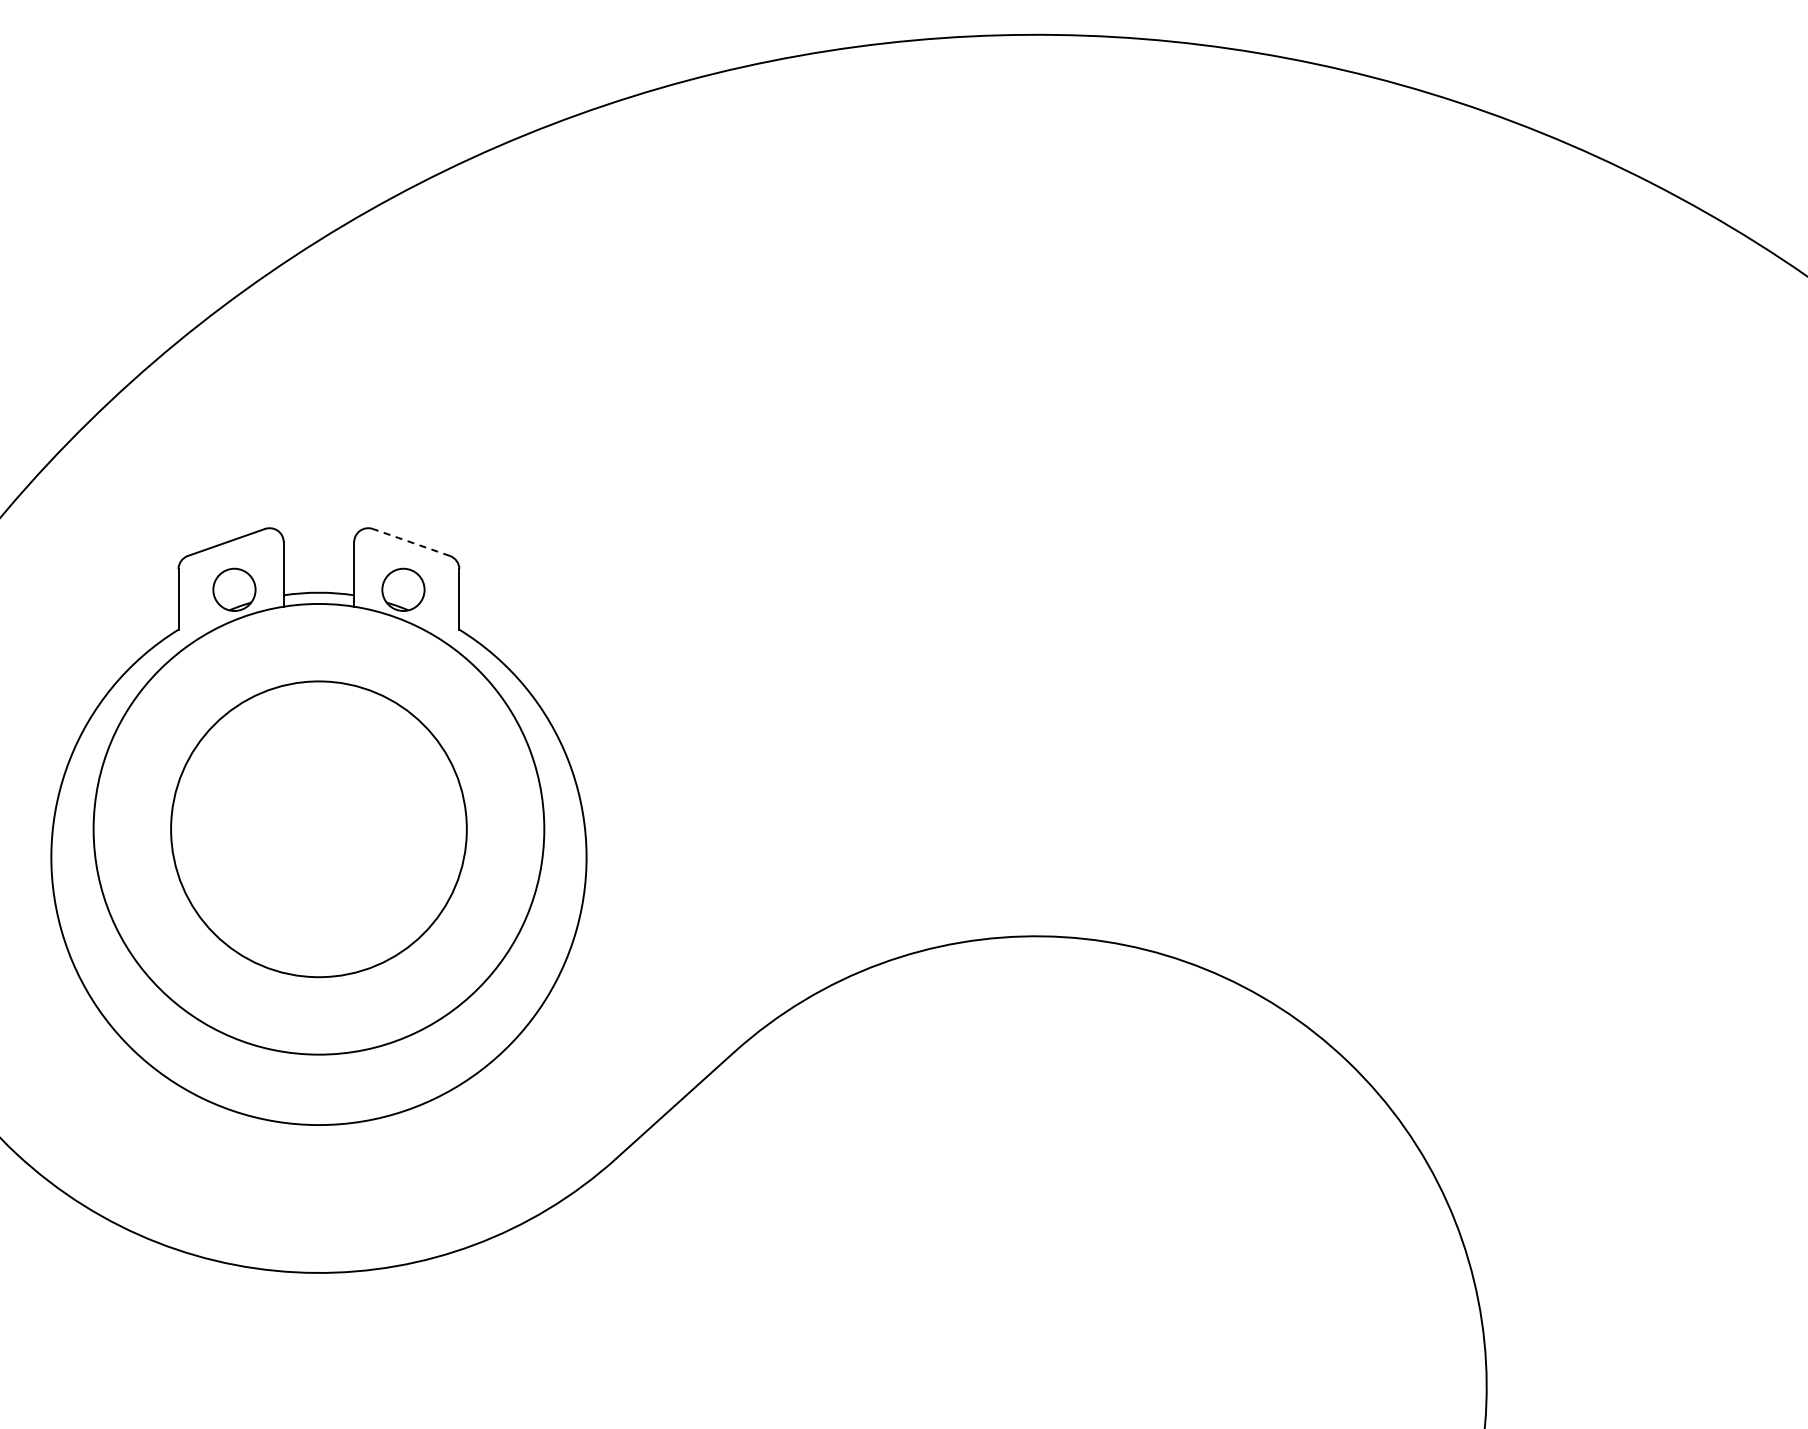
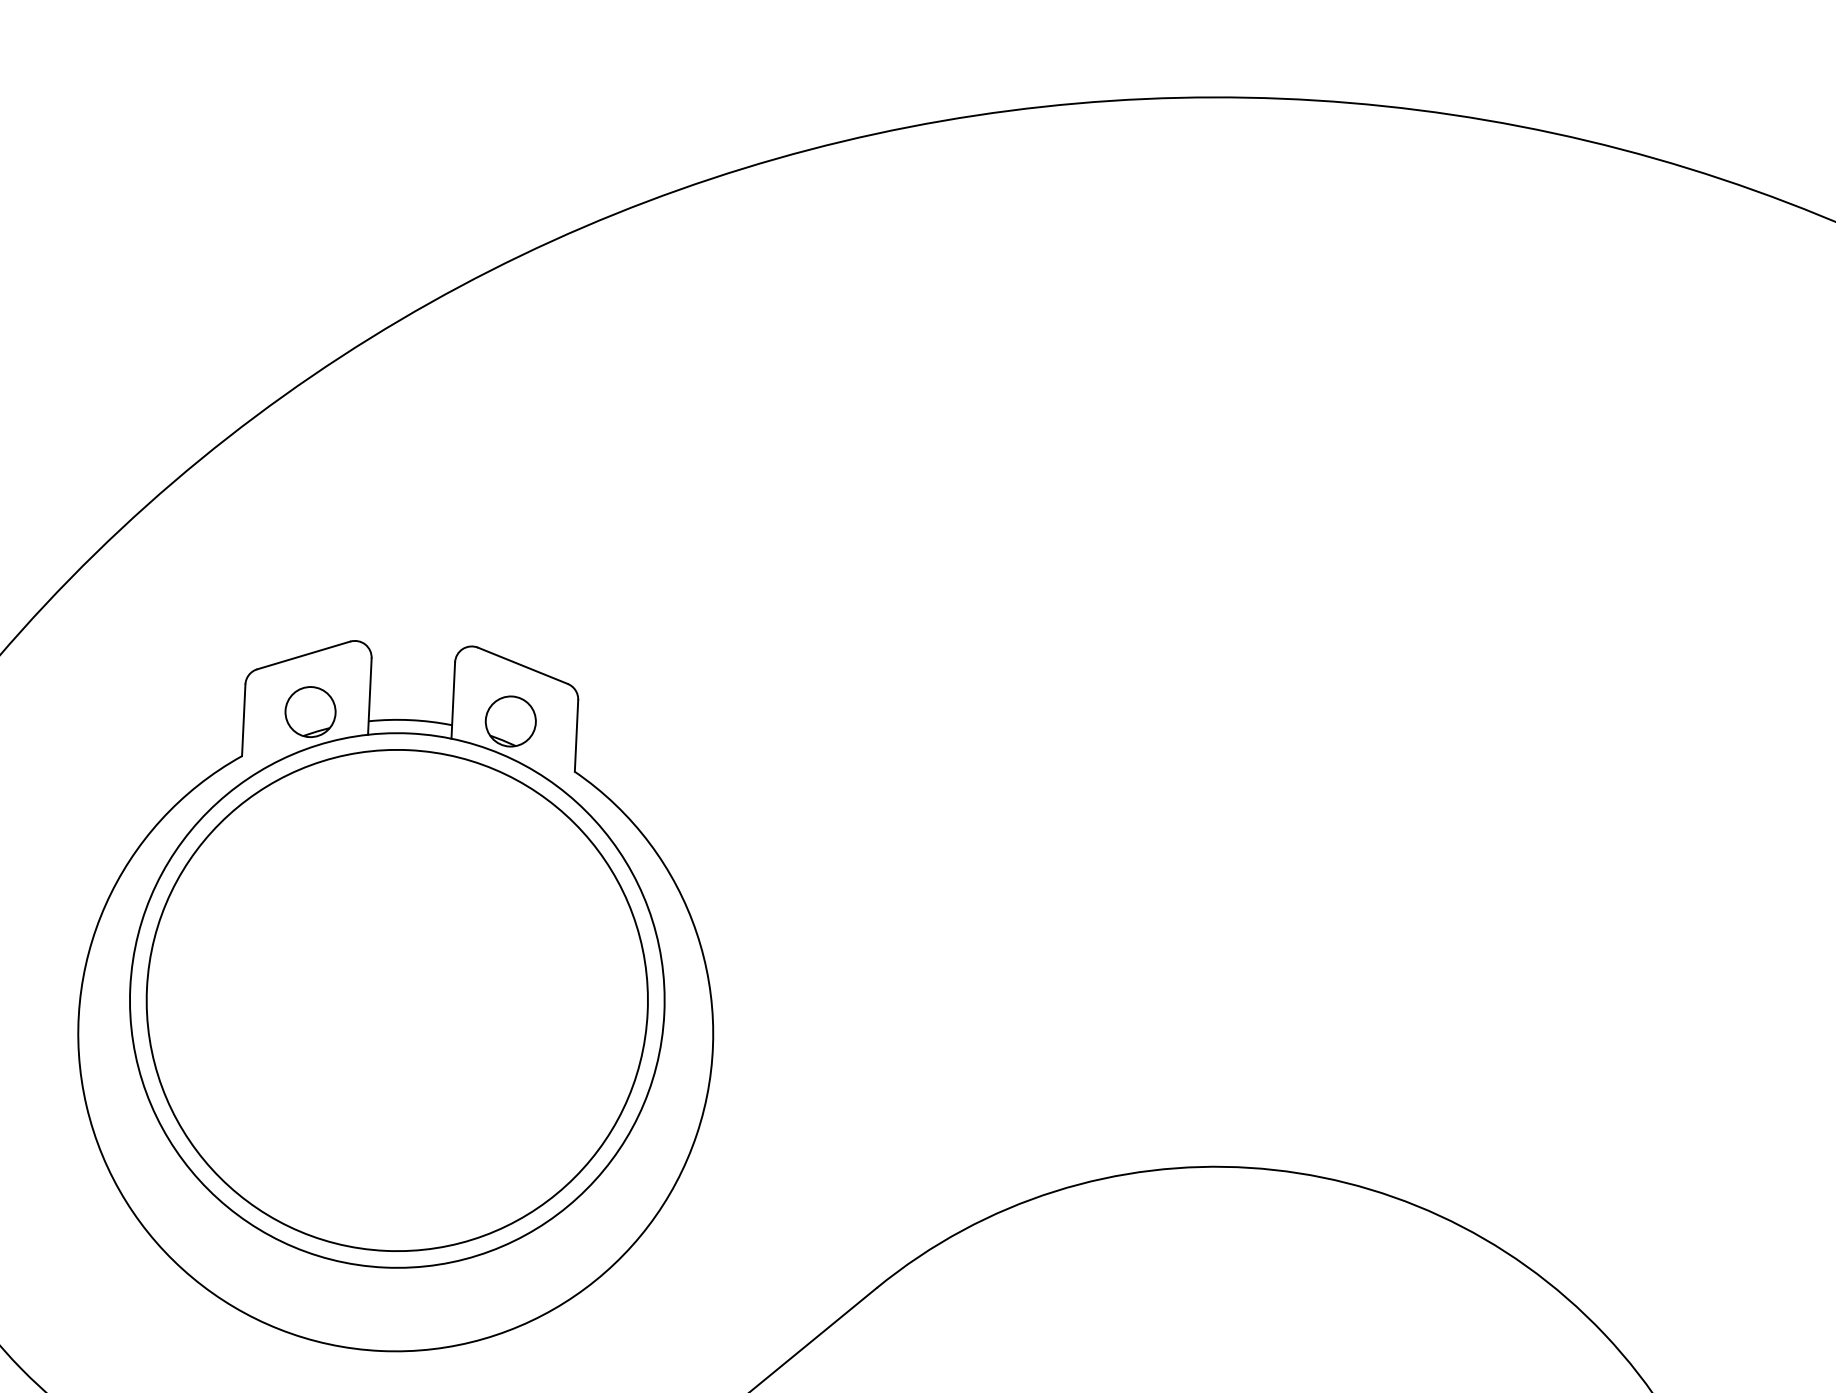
line: (411, 542) -> (522, 665), dashed -> solid
circle: (318, 829) -> (396, 1000), size x1.43

